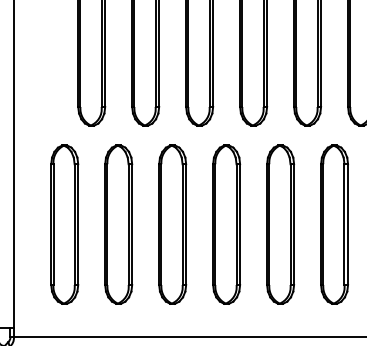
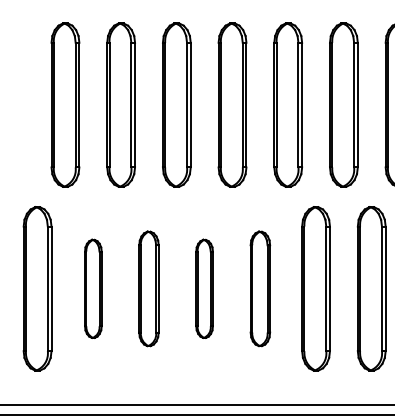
part: (118, 224) -> (93, 288), size x0.6
part: (172, 224) -> (148, 288), size x0.7
part: (226, 224) -> (204, 288), size x0.6
part: (280, 224) -> (260, 288), size x0.7

